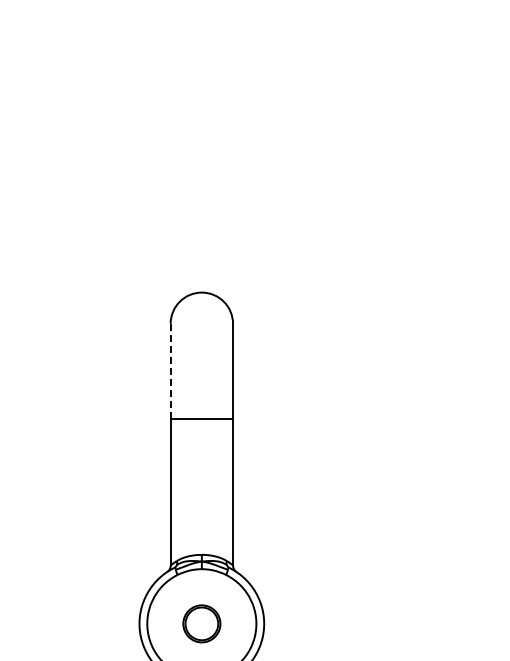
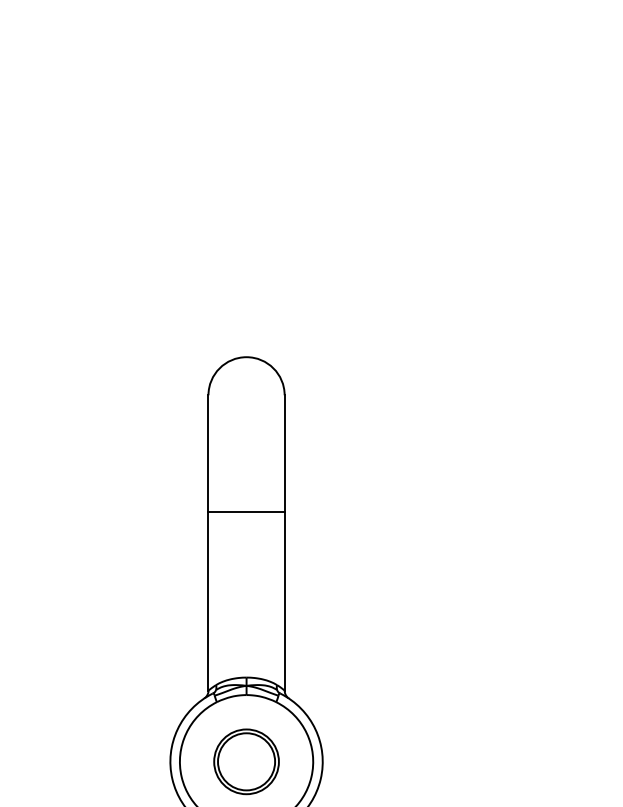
line: (170, 371) -> (208, 453), dashed -> solid
part: (201, 623) -> (246, 761), size x1.43

